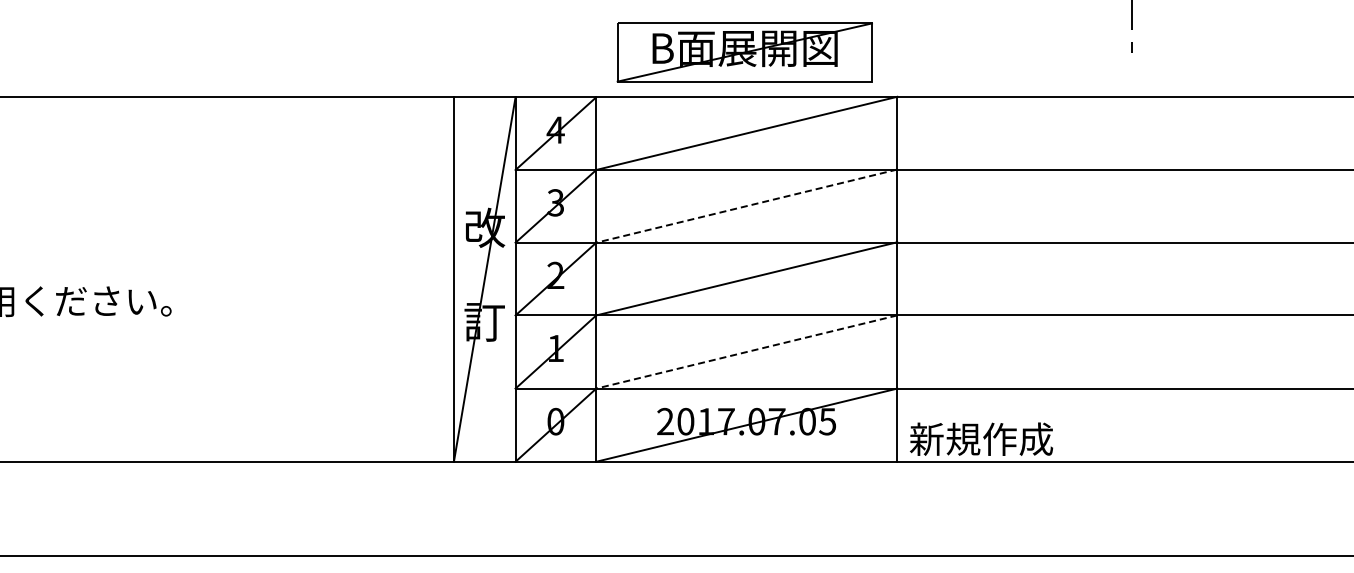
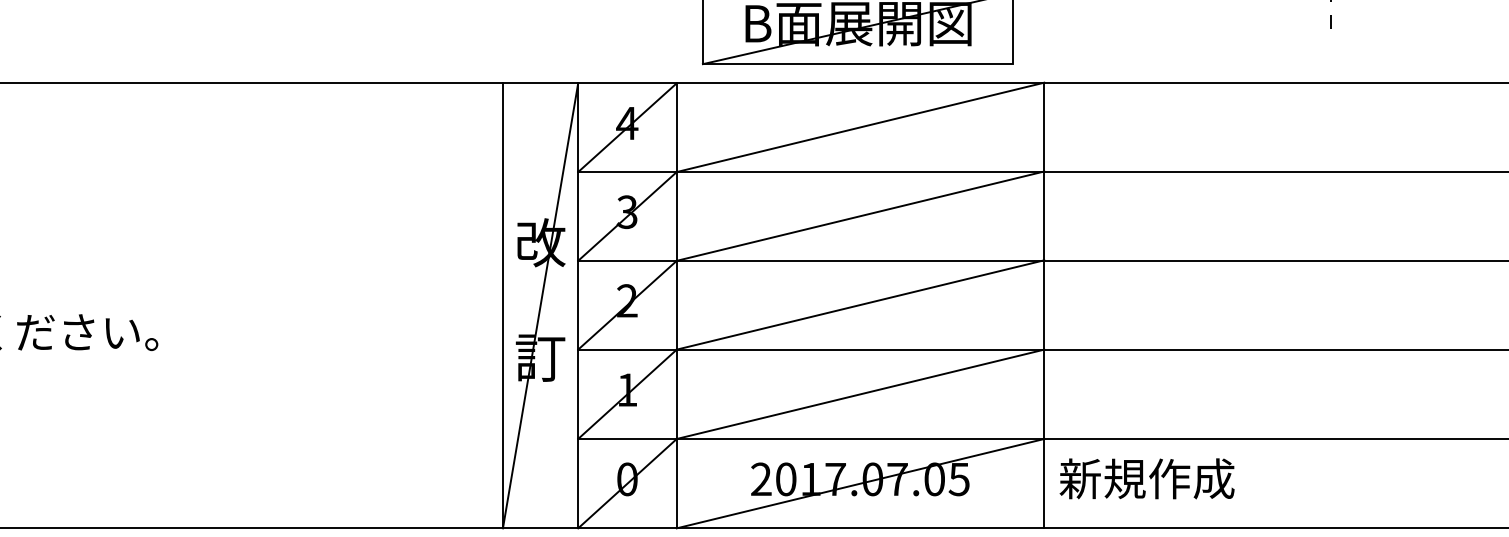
line: (746, 206) -> (860, 216), dashed -> solid
line: (746, 352) -> (860, 394), dashed -> solid
text: (981, 438) -> (1147, 477), moved

